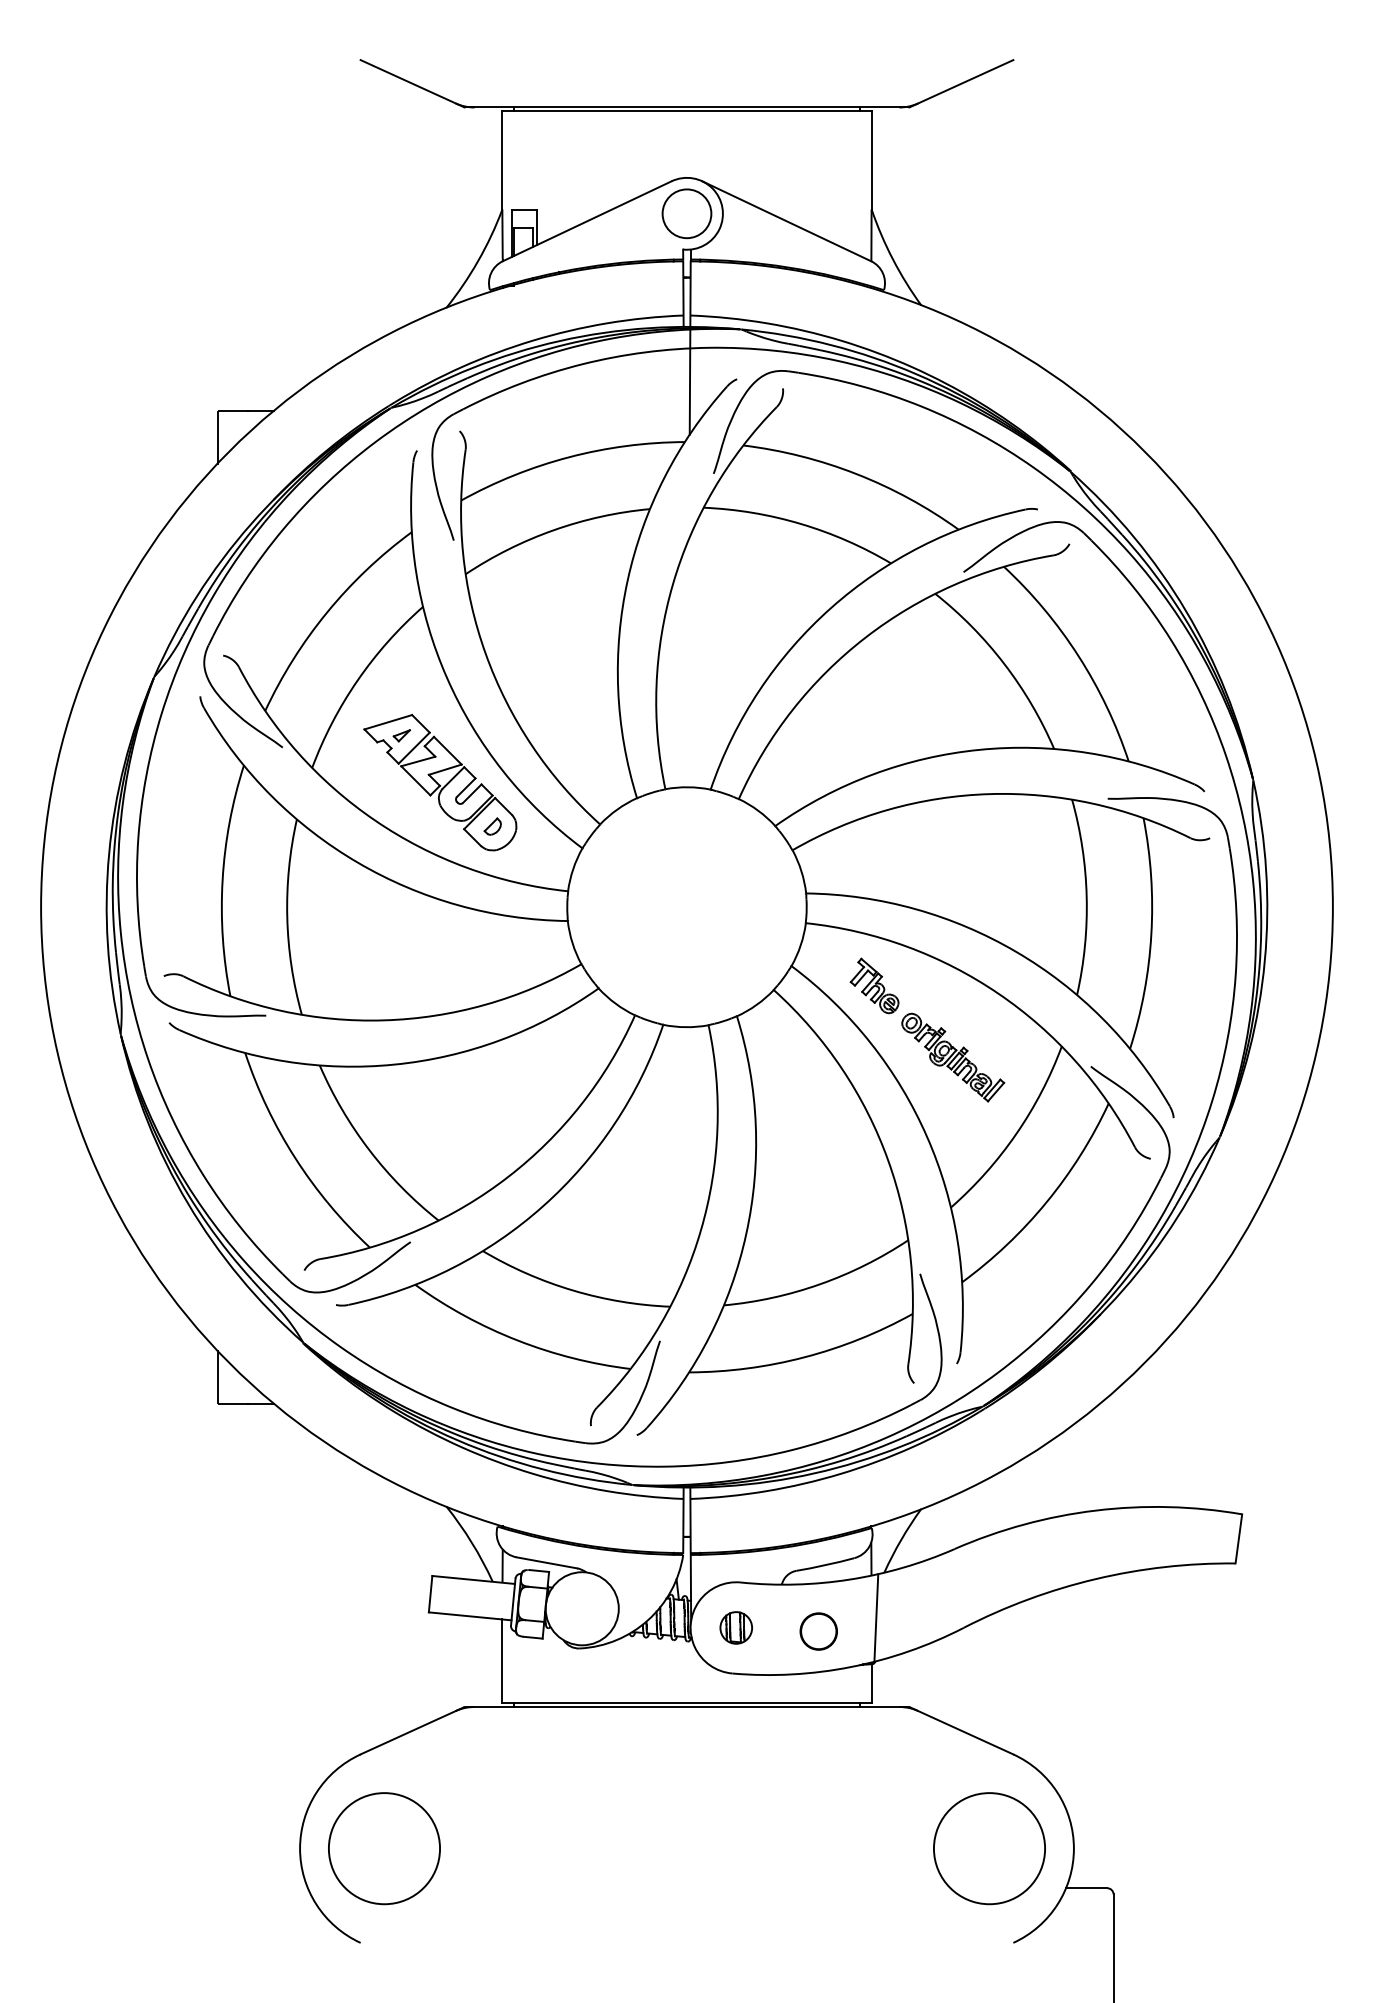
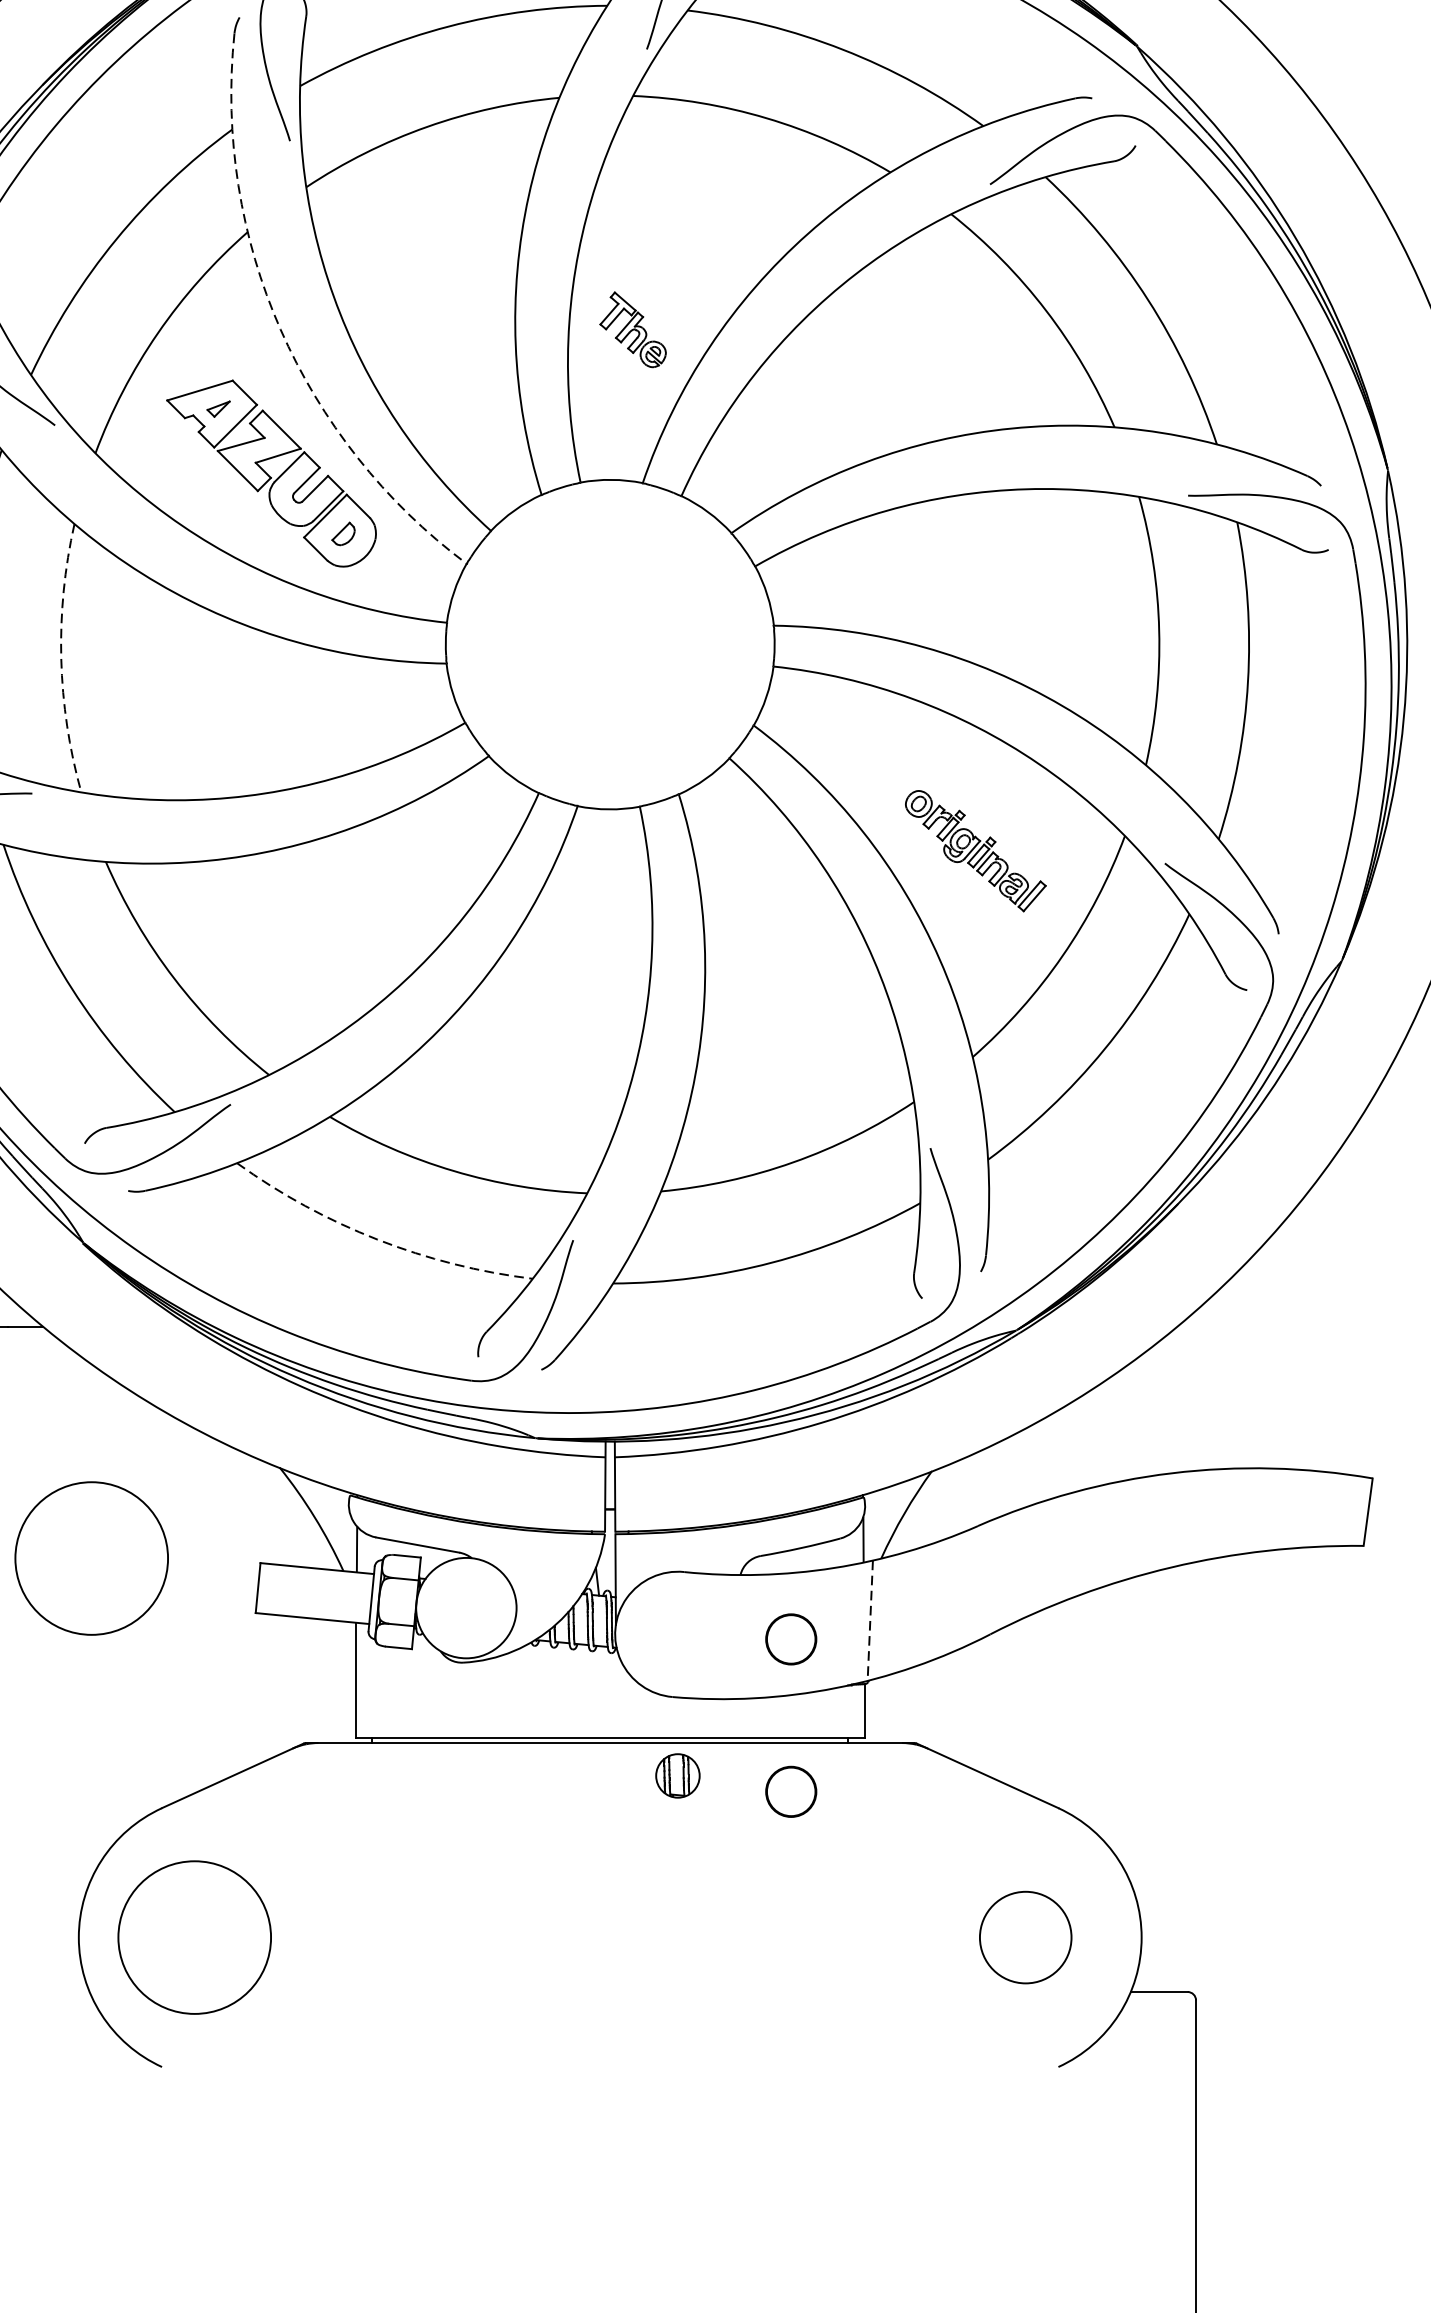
arc: (446, 677) -> (279, 329), solid -> dashed
arc: (287, 917) -> (61, 658), solid -> dashed
part: (874, 985) -> (632, 329), moved
arc: (517, 1340) -> (377, 1239), solid -> dashed
circle: (309, 1572) -> (91, 1558), added
line: (876, 1617) -> (870, 1620), solid -> dashed
part: (735, 1627) -> (676, 1775), moved
circle: (818, 1742) -> (790, 1791), added
circle: (989, 1848) -> (1025, 1937), size x0.6

